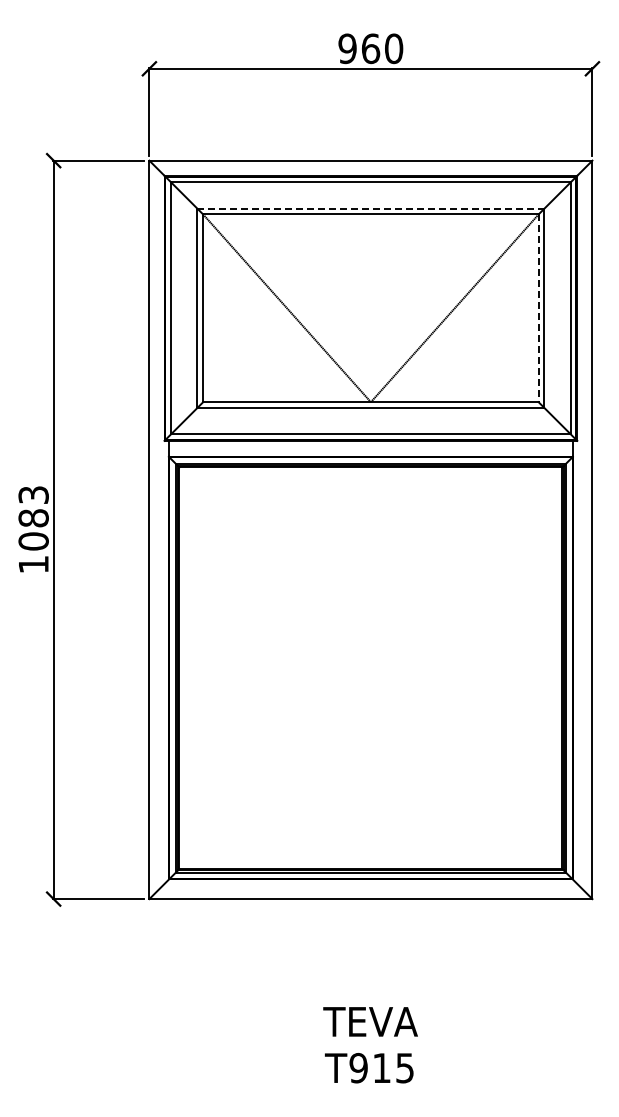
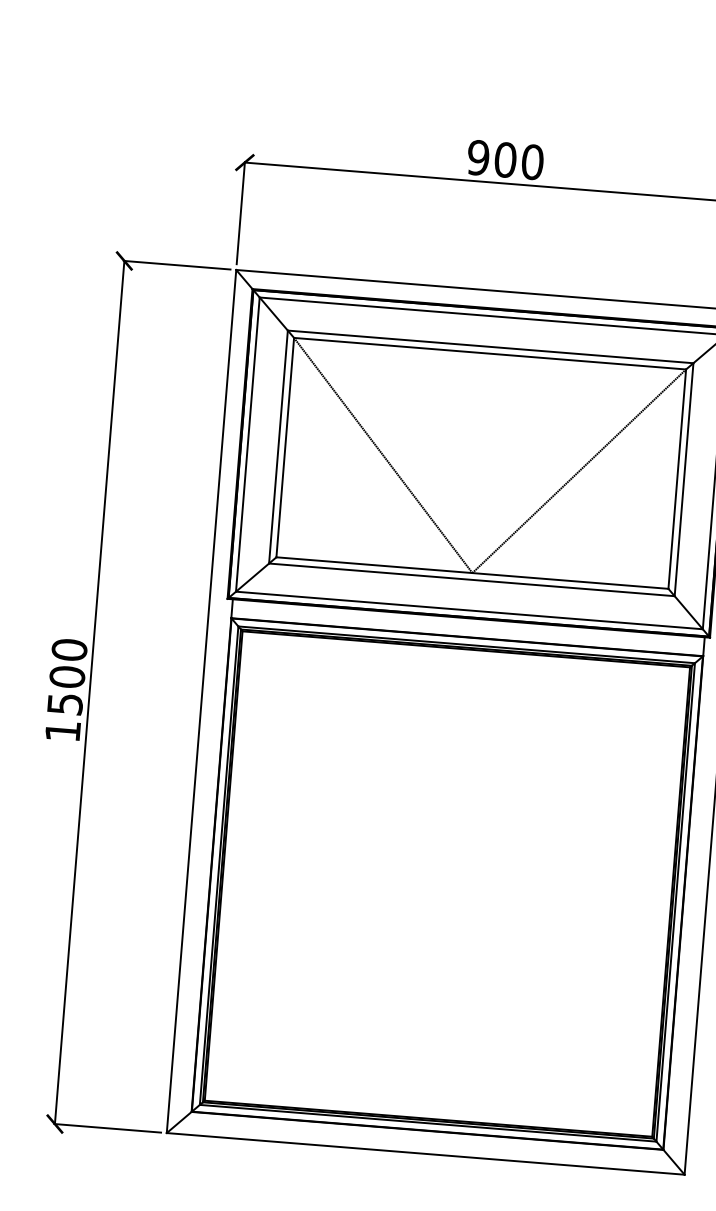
text: (370, 48) -> (505, 159), 960 -> 900
line: (370, 208) -> (490, 346), dashed -> solid
line: (538, 308) -> (677, 479), dashed -> solid
text: (33, 518) -> (67, 677), 1083 -> 1500

